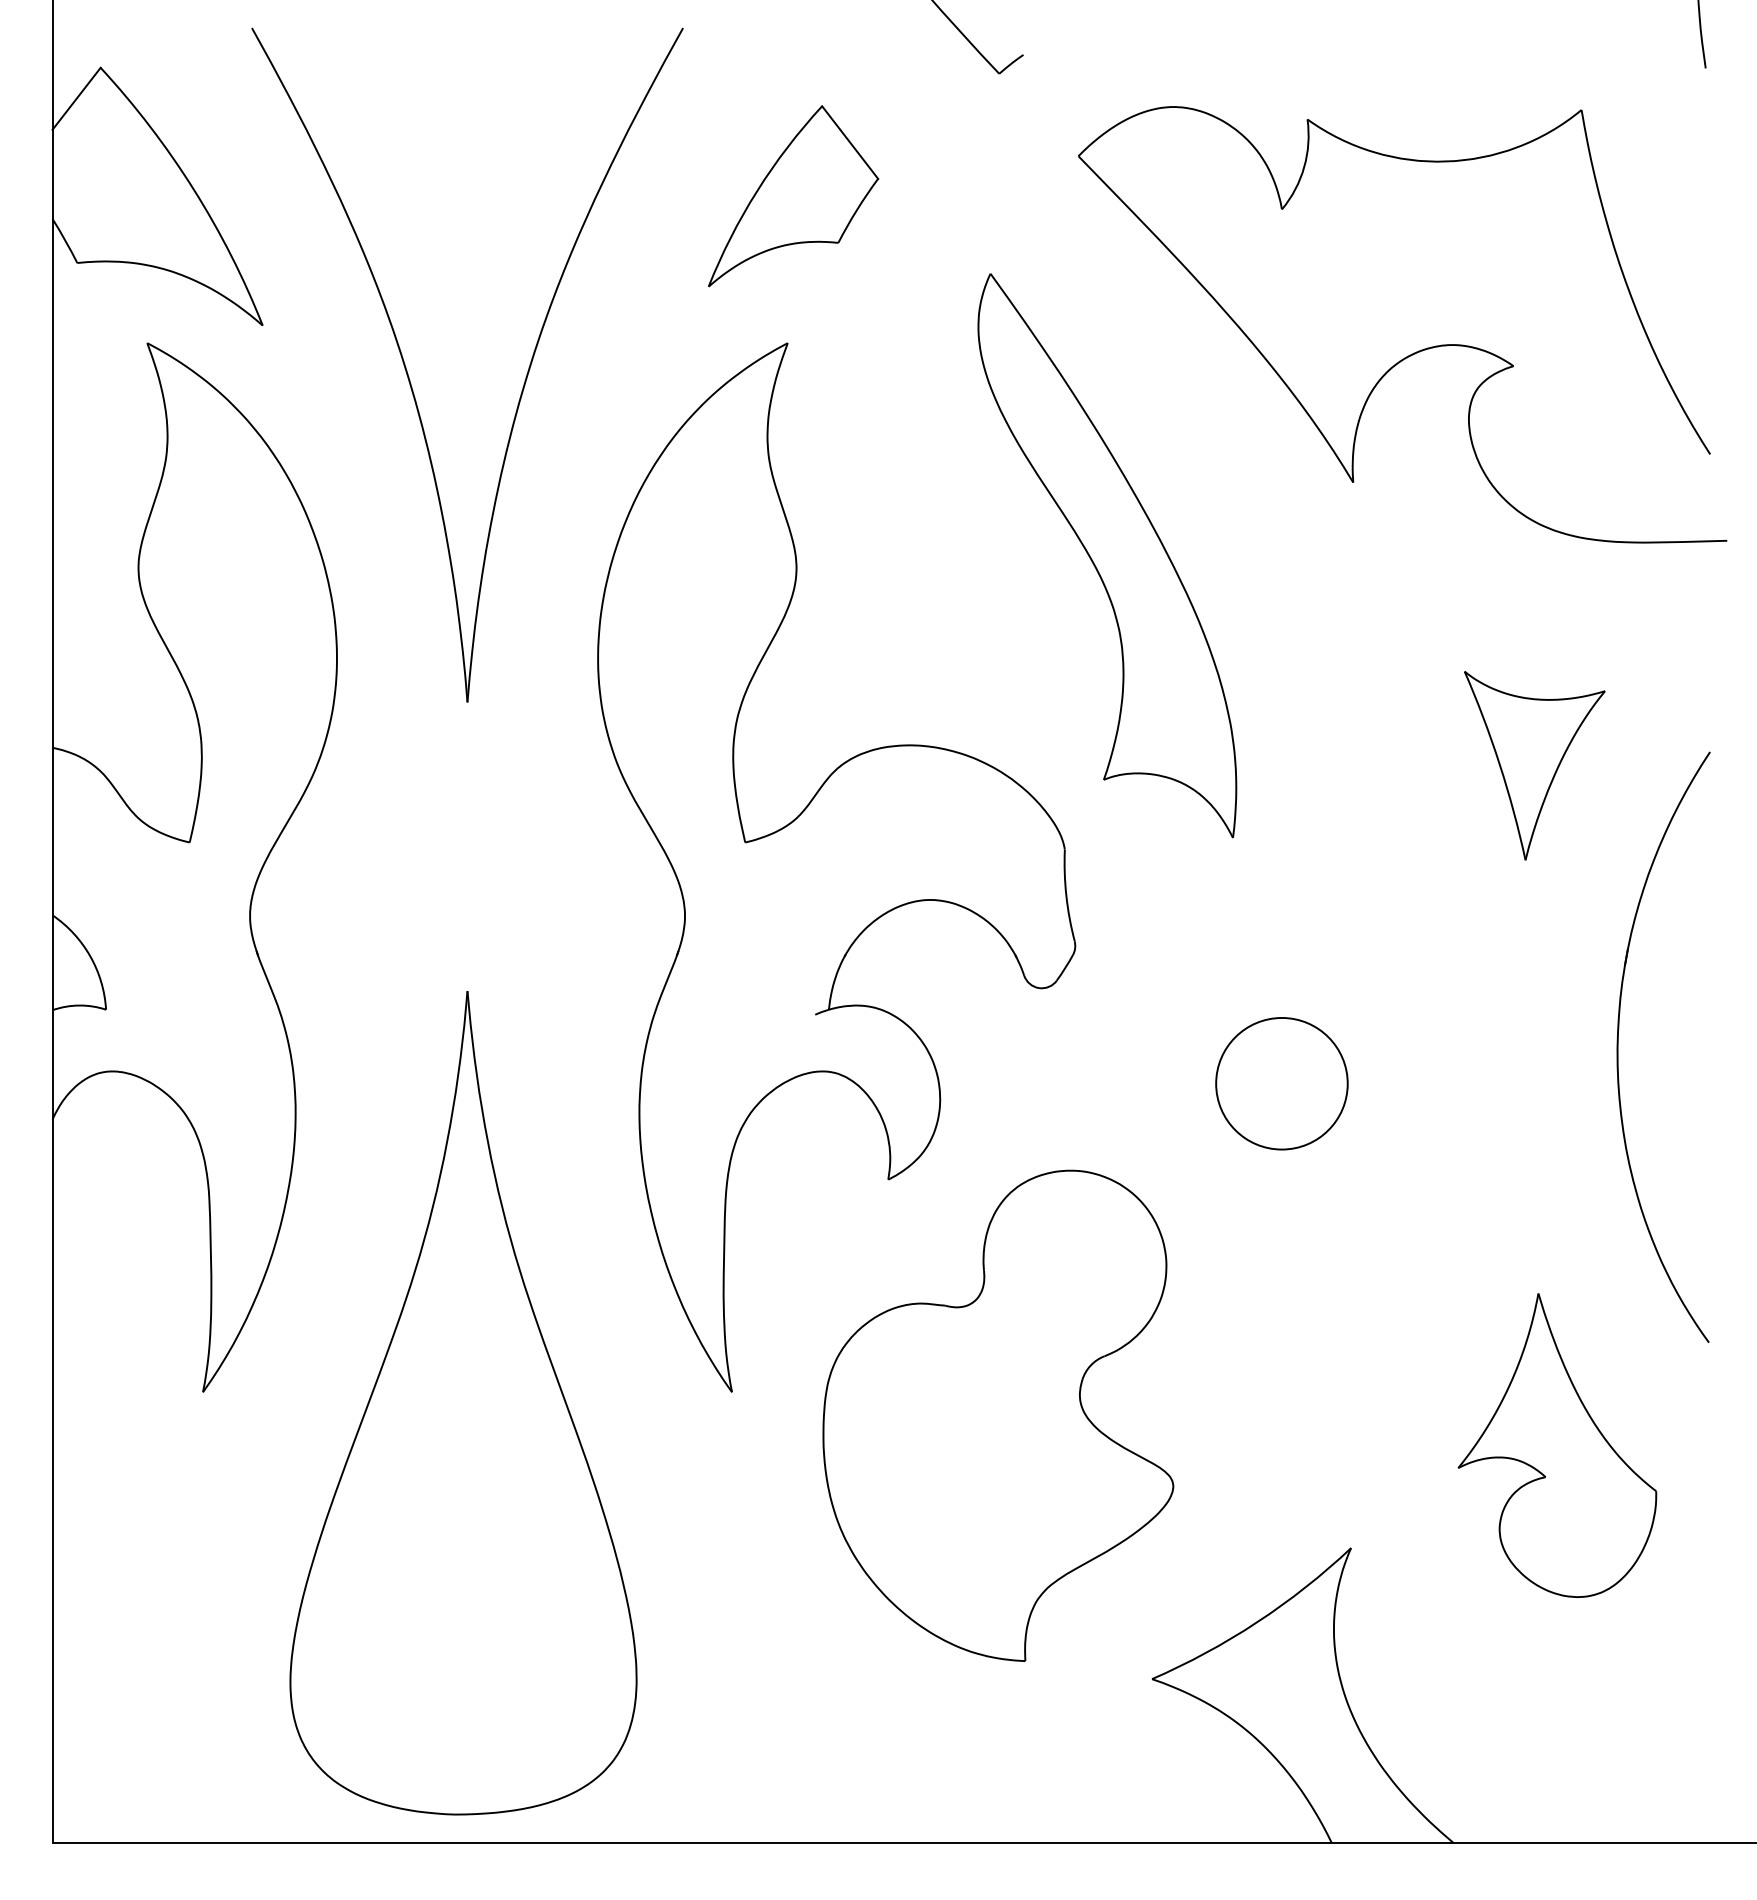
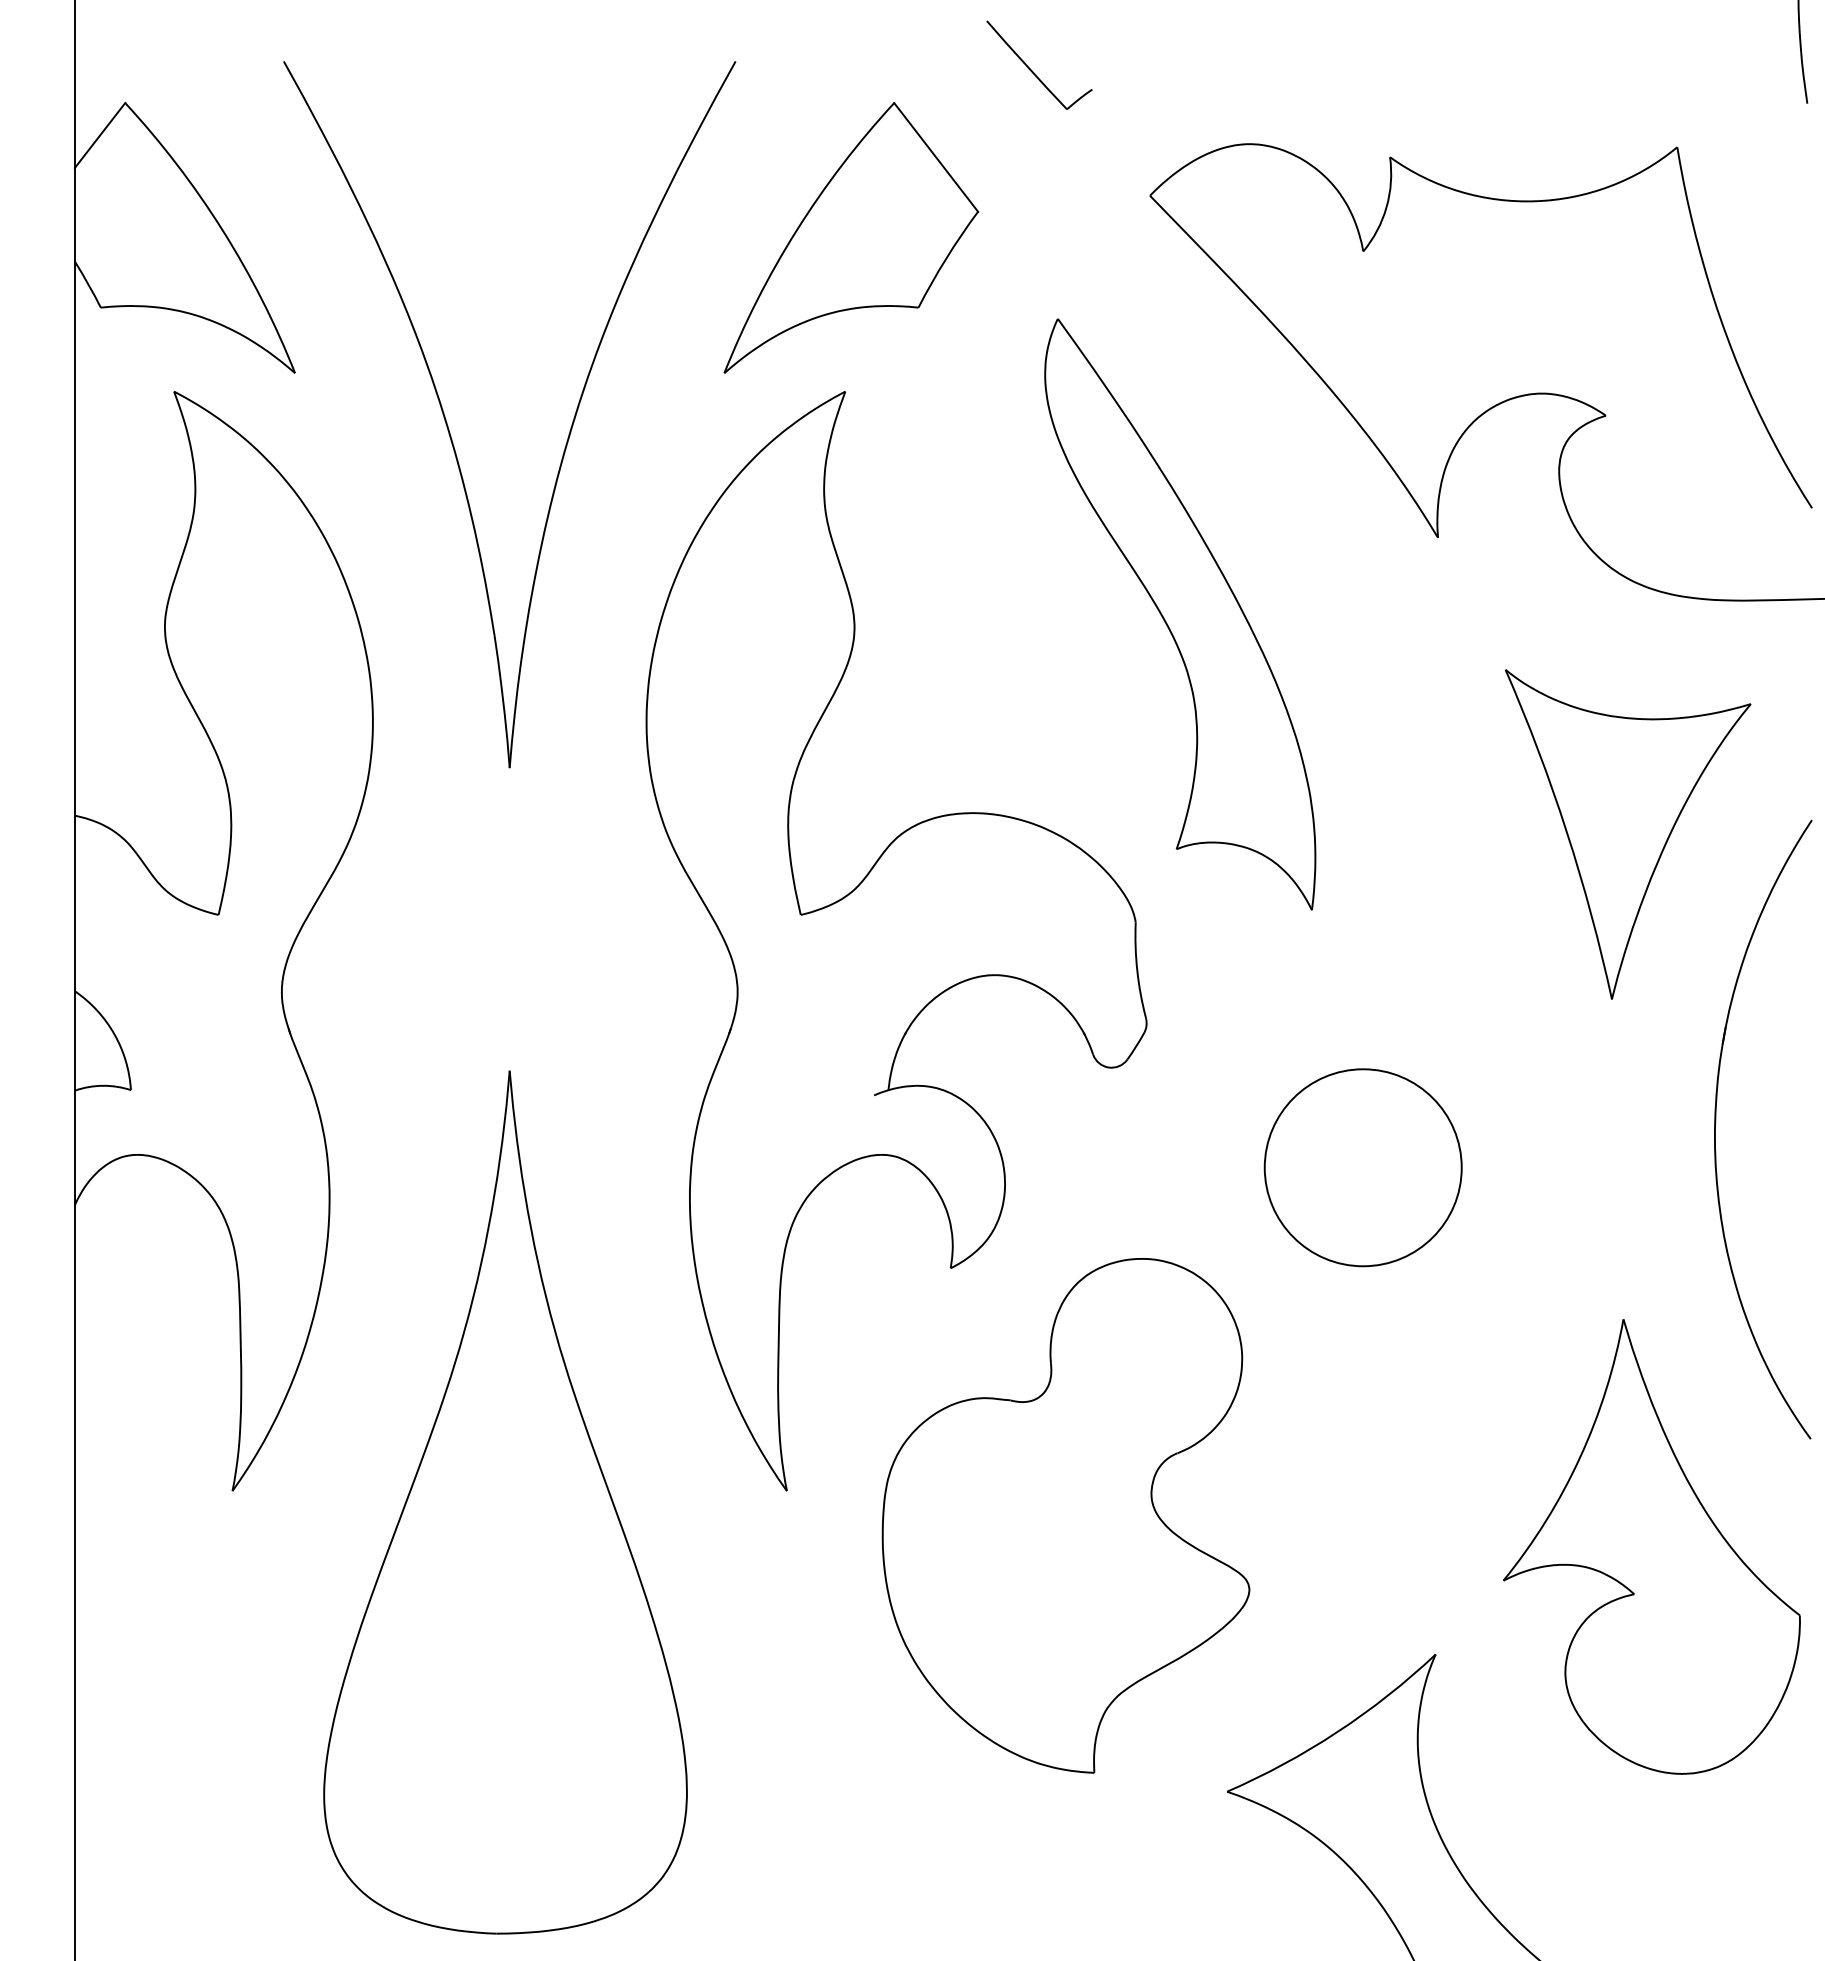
part: (793, 195) -> (851, 236), size x1.43
part: (1534, 765) -> (1627, 834), size x1.67
circle: (1281, 1083) -> (1362, 1167), size x1.43
part: (1557, 1445) -> (1652, 1546), size x1.43

